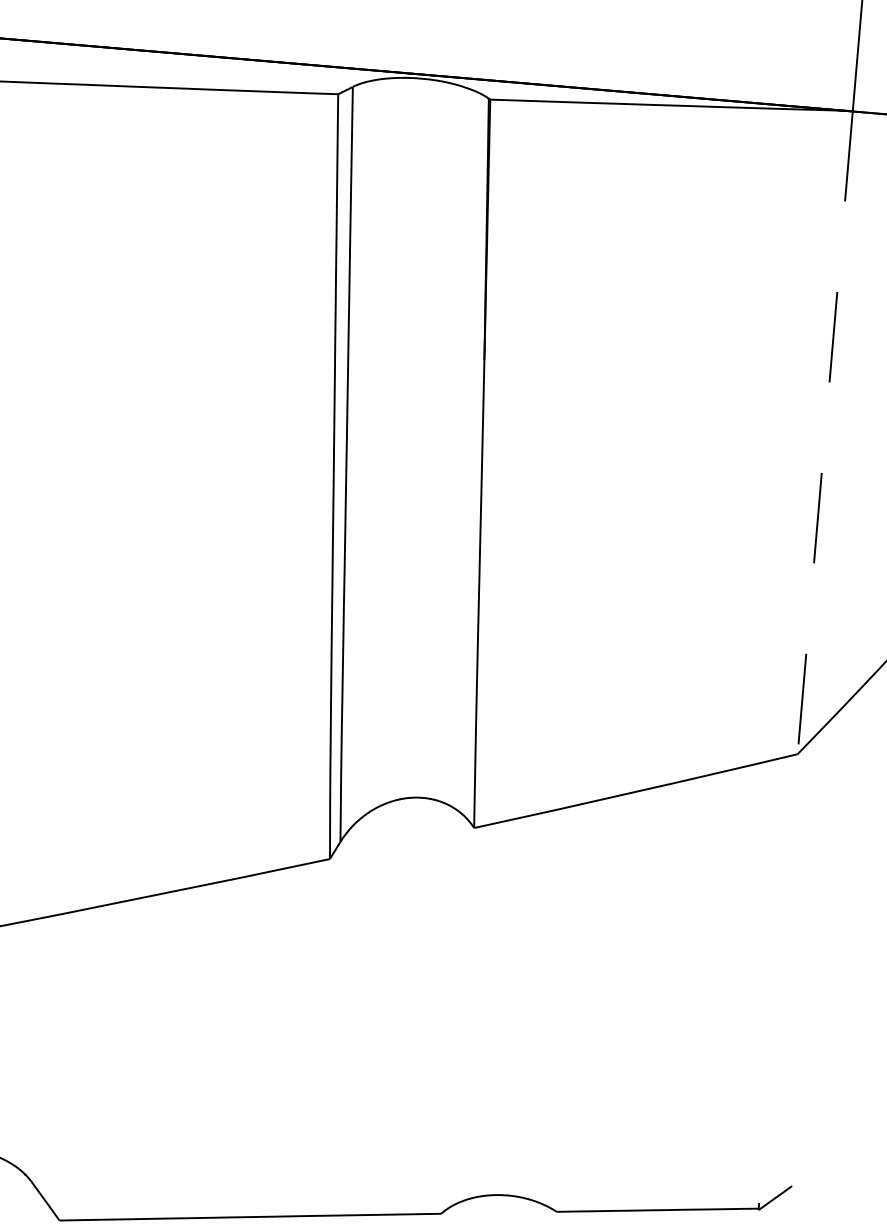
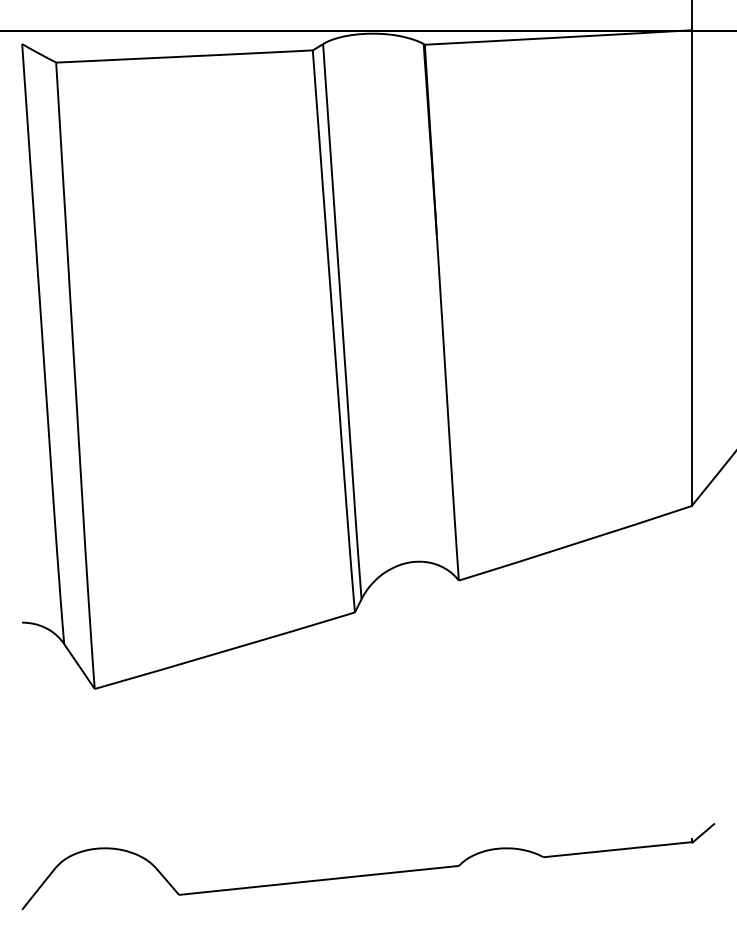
line: (824, 433) -> (691, 268), dashed -> solid

